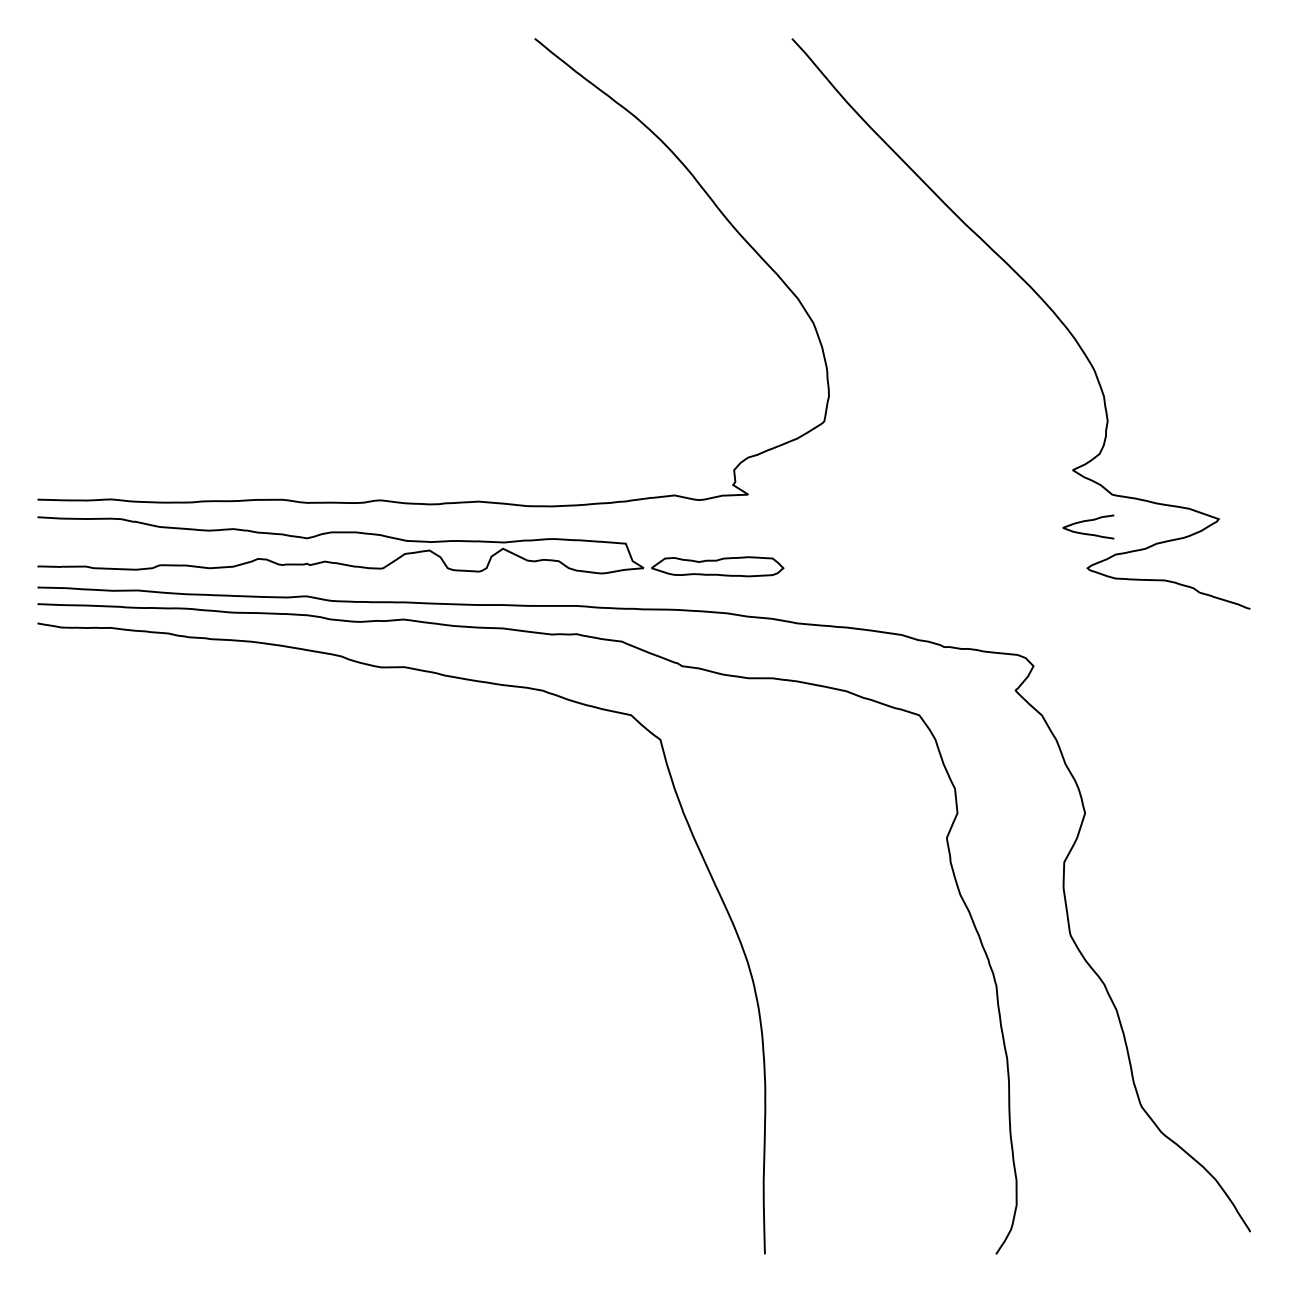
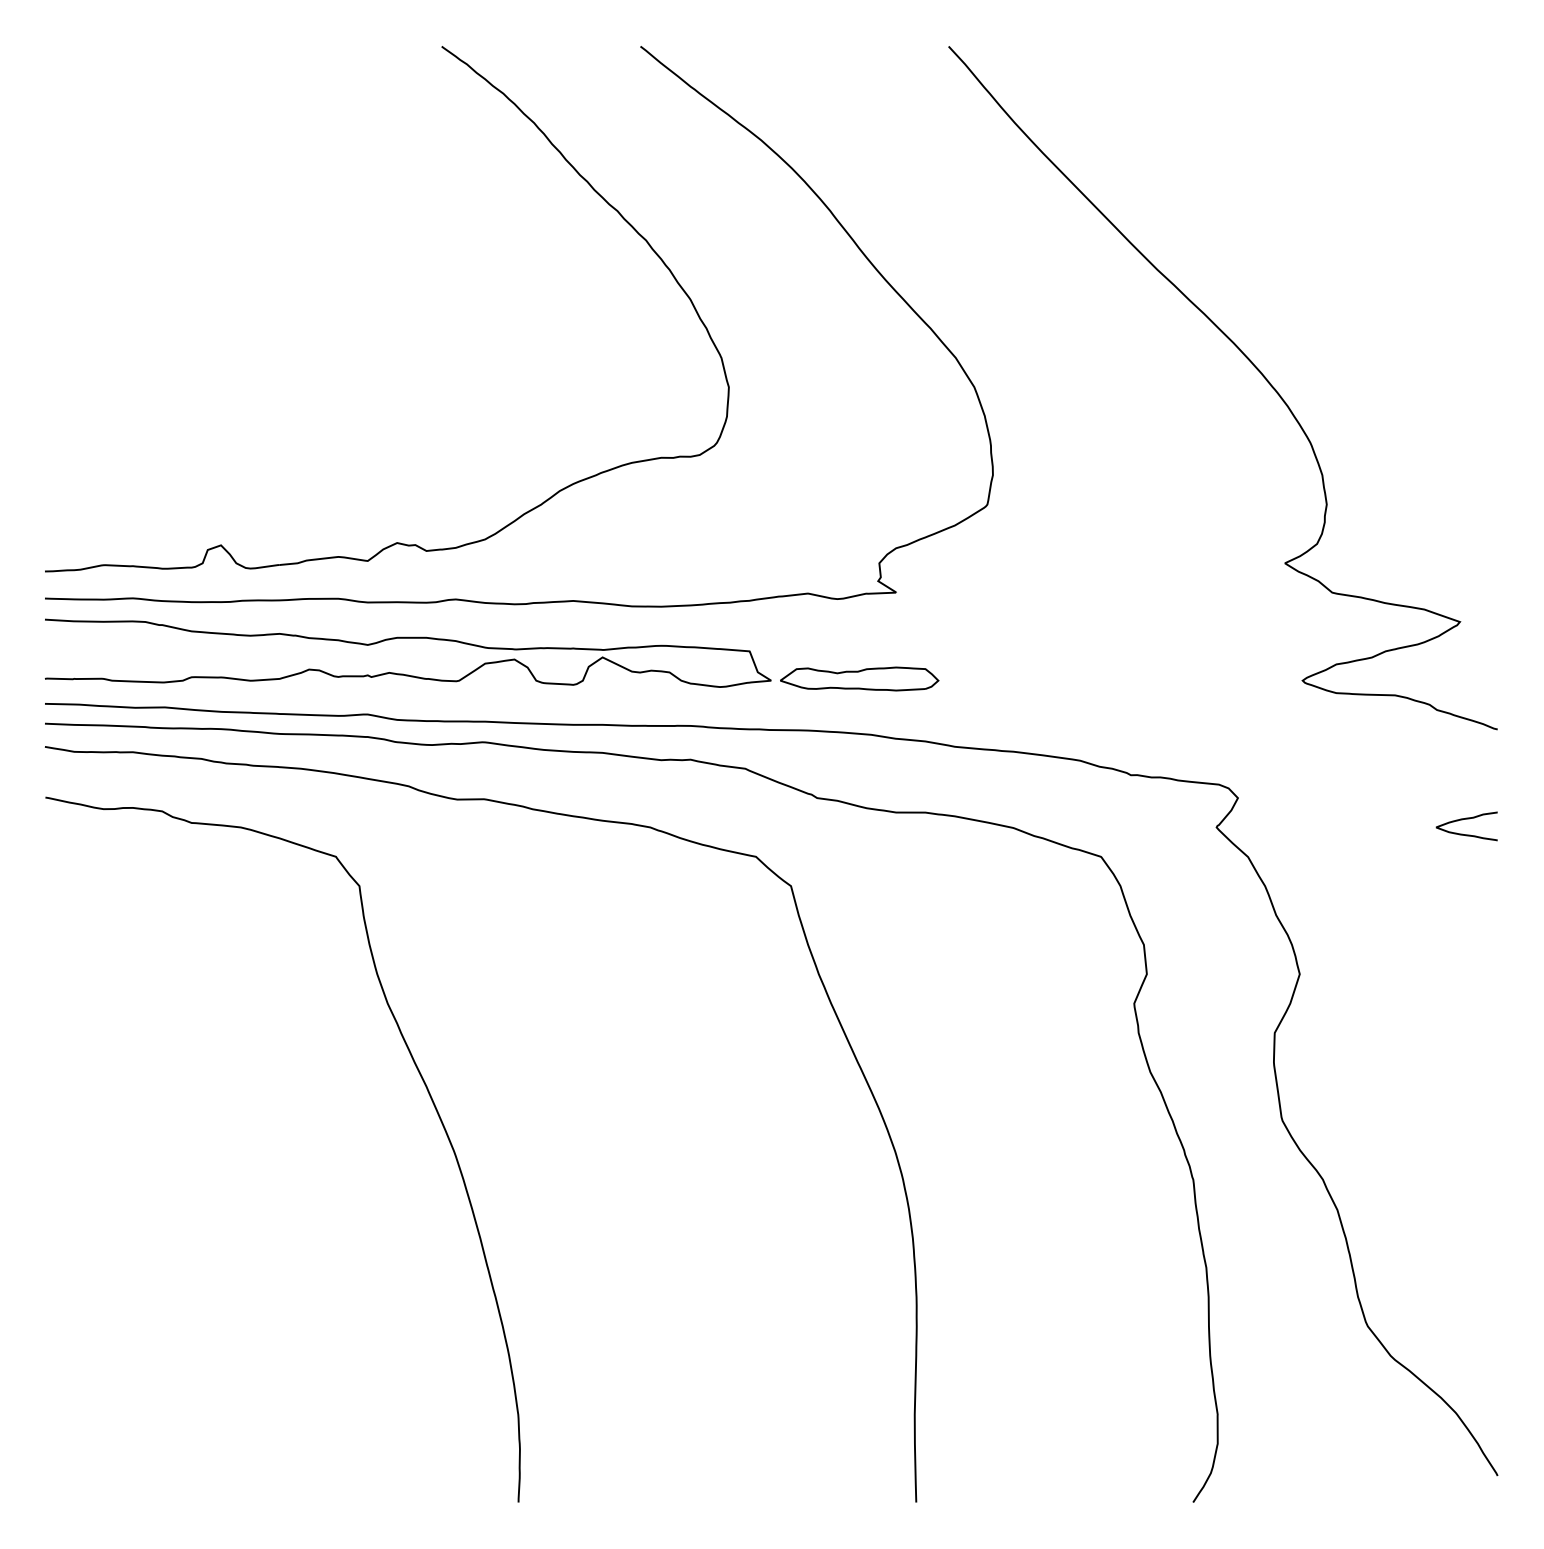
part: (469, 131) -> (562, 157), added
curve: (1088, 521) -> (1466, 819), moved
curve: (353, 904) -> (423, 1083), added

